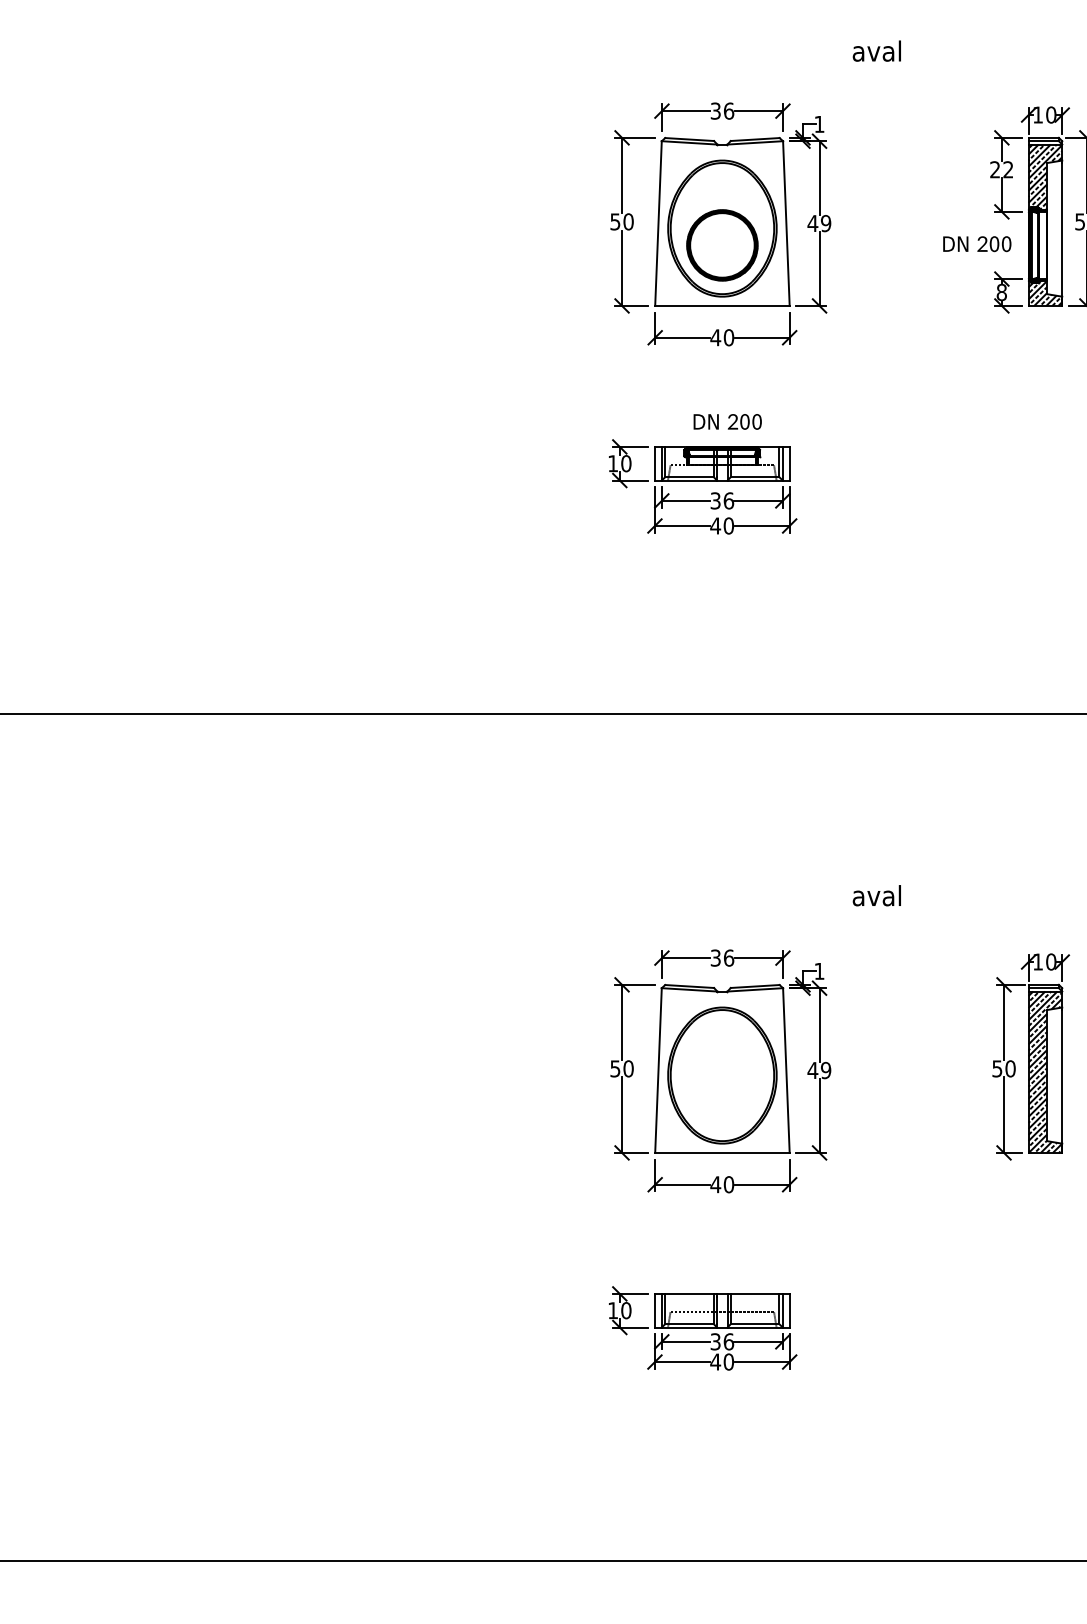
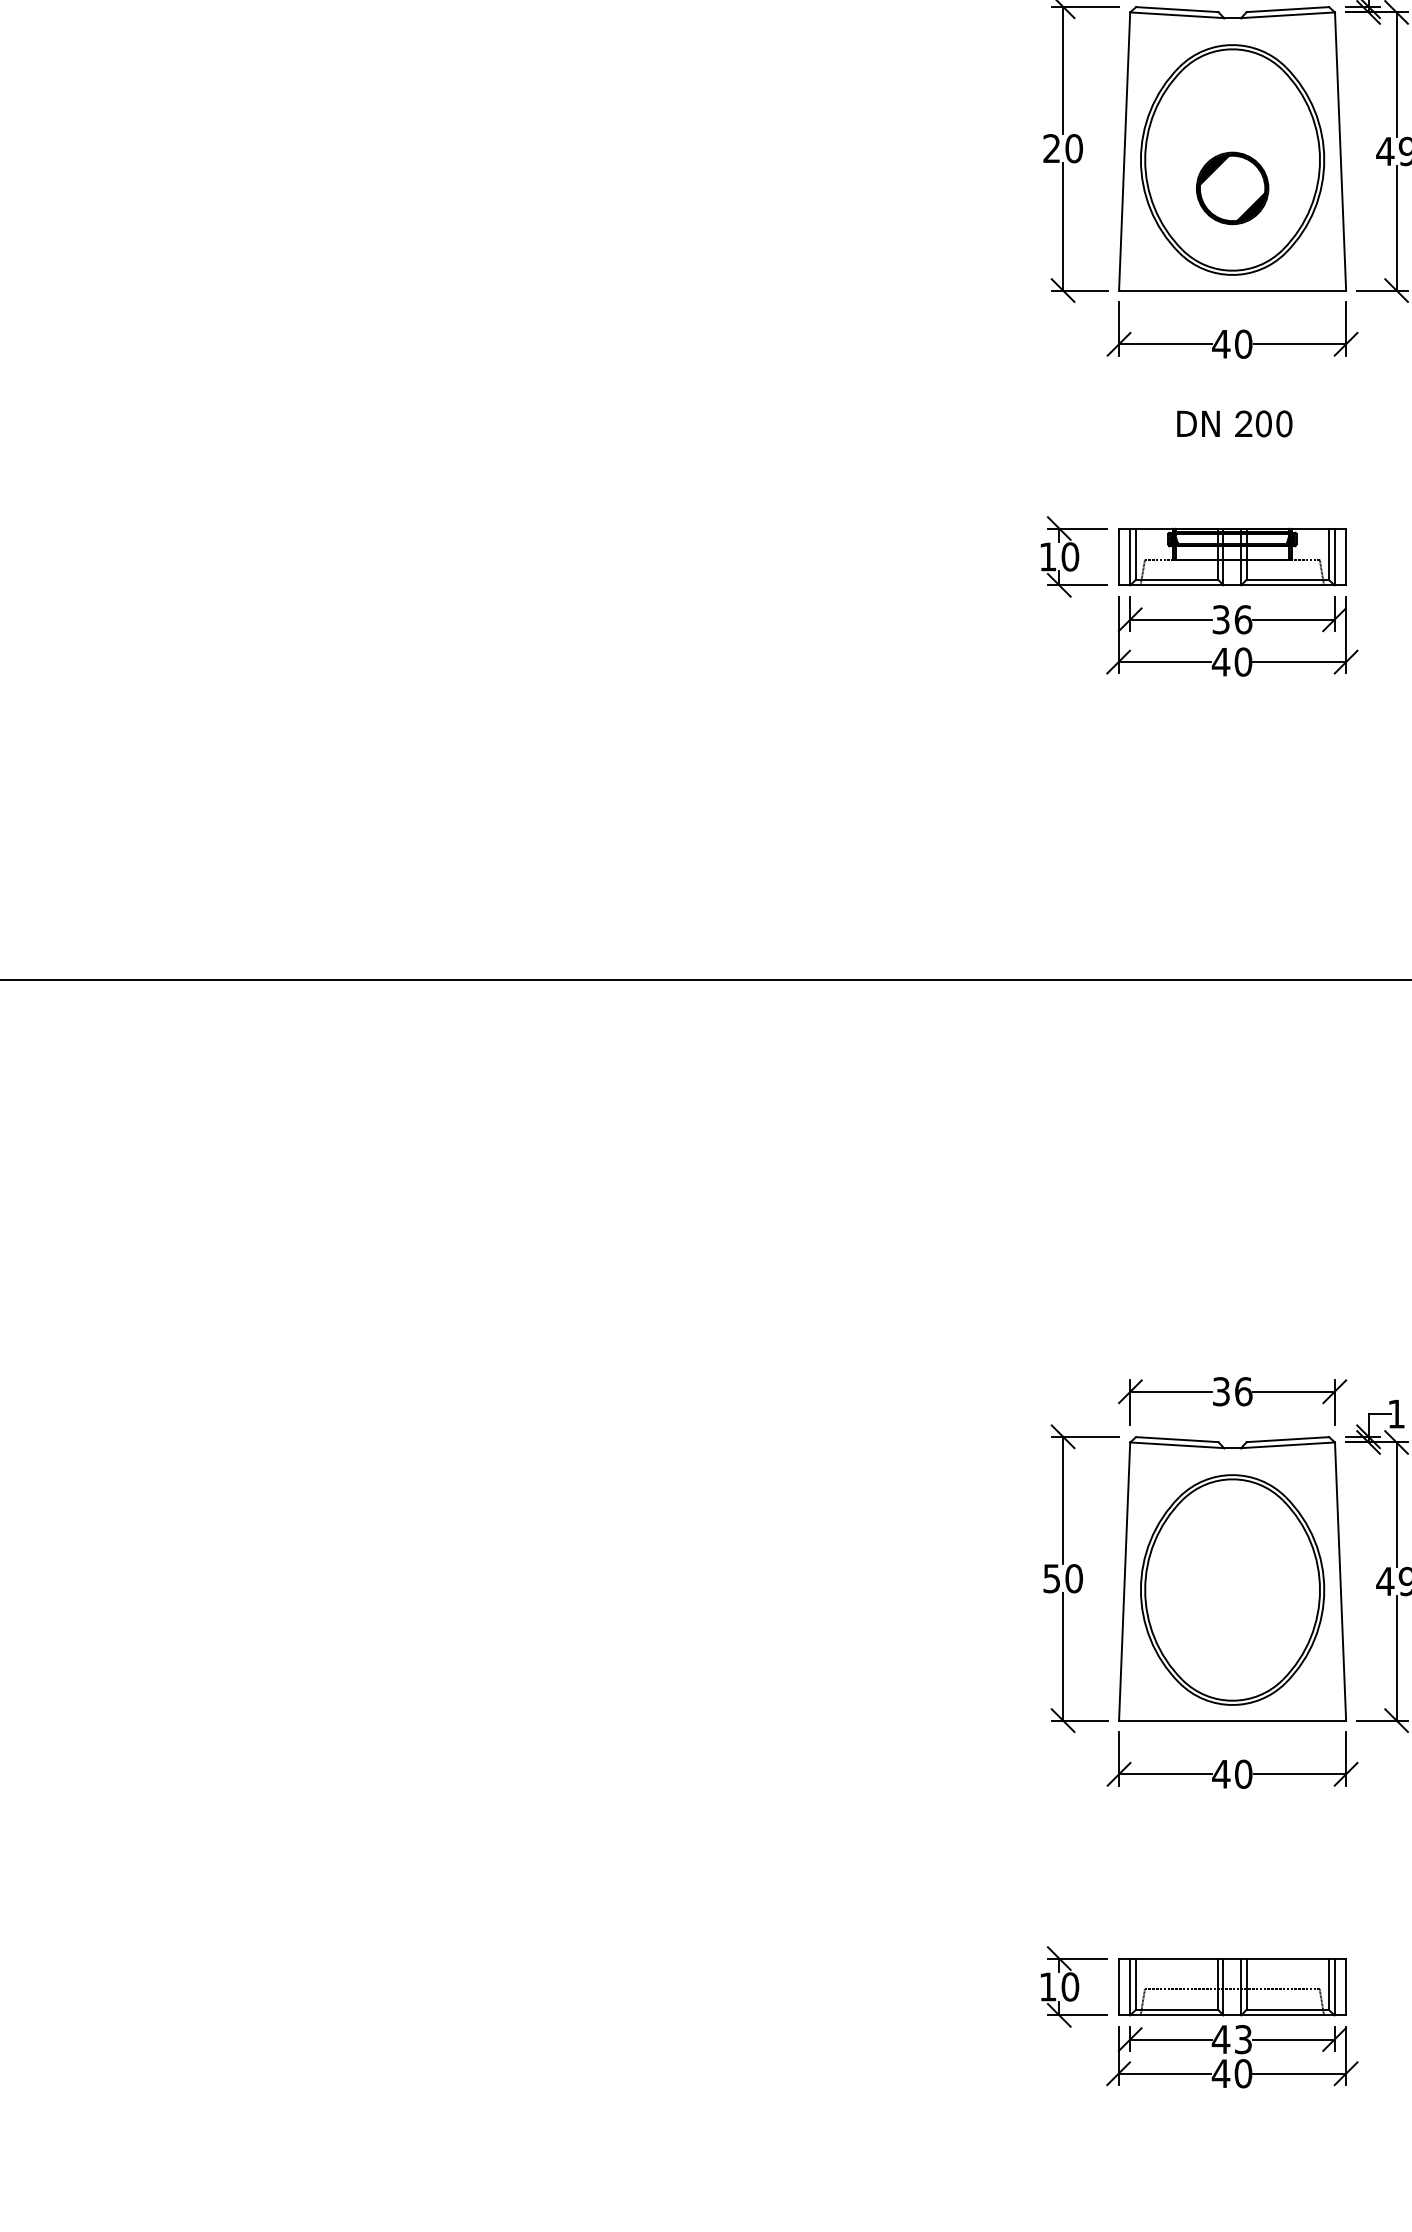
text: (615, 221) -> (1052, 147), 50 -> 20
part: (722, 245) -> (1232, 188), size x0.6
text: (727, 421) -> (1234, 423), moved
text: (722, 1341) -> (1232, 2038), 36 -> 43

